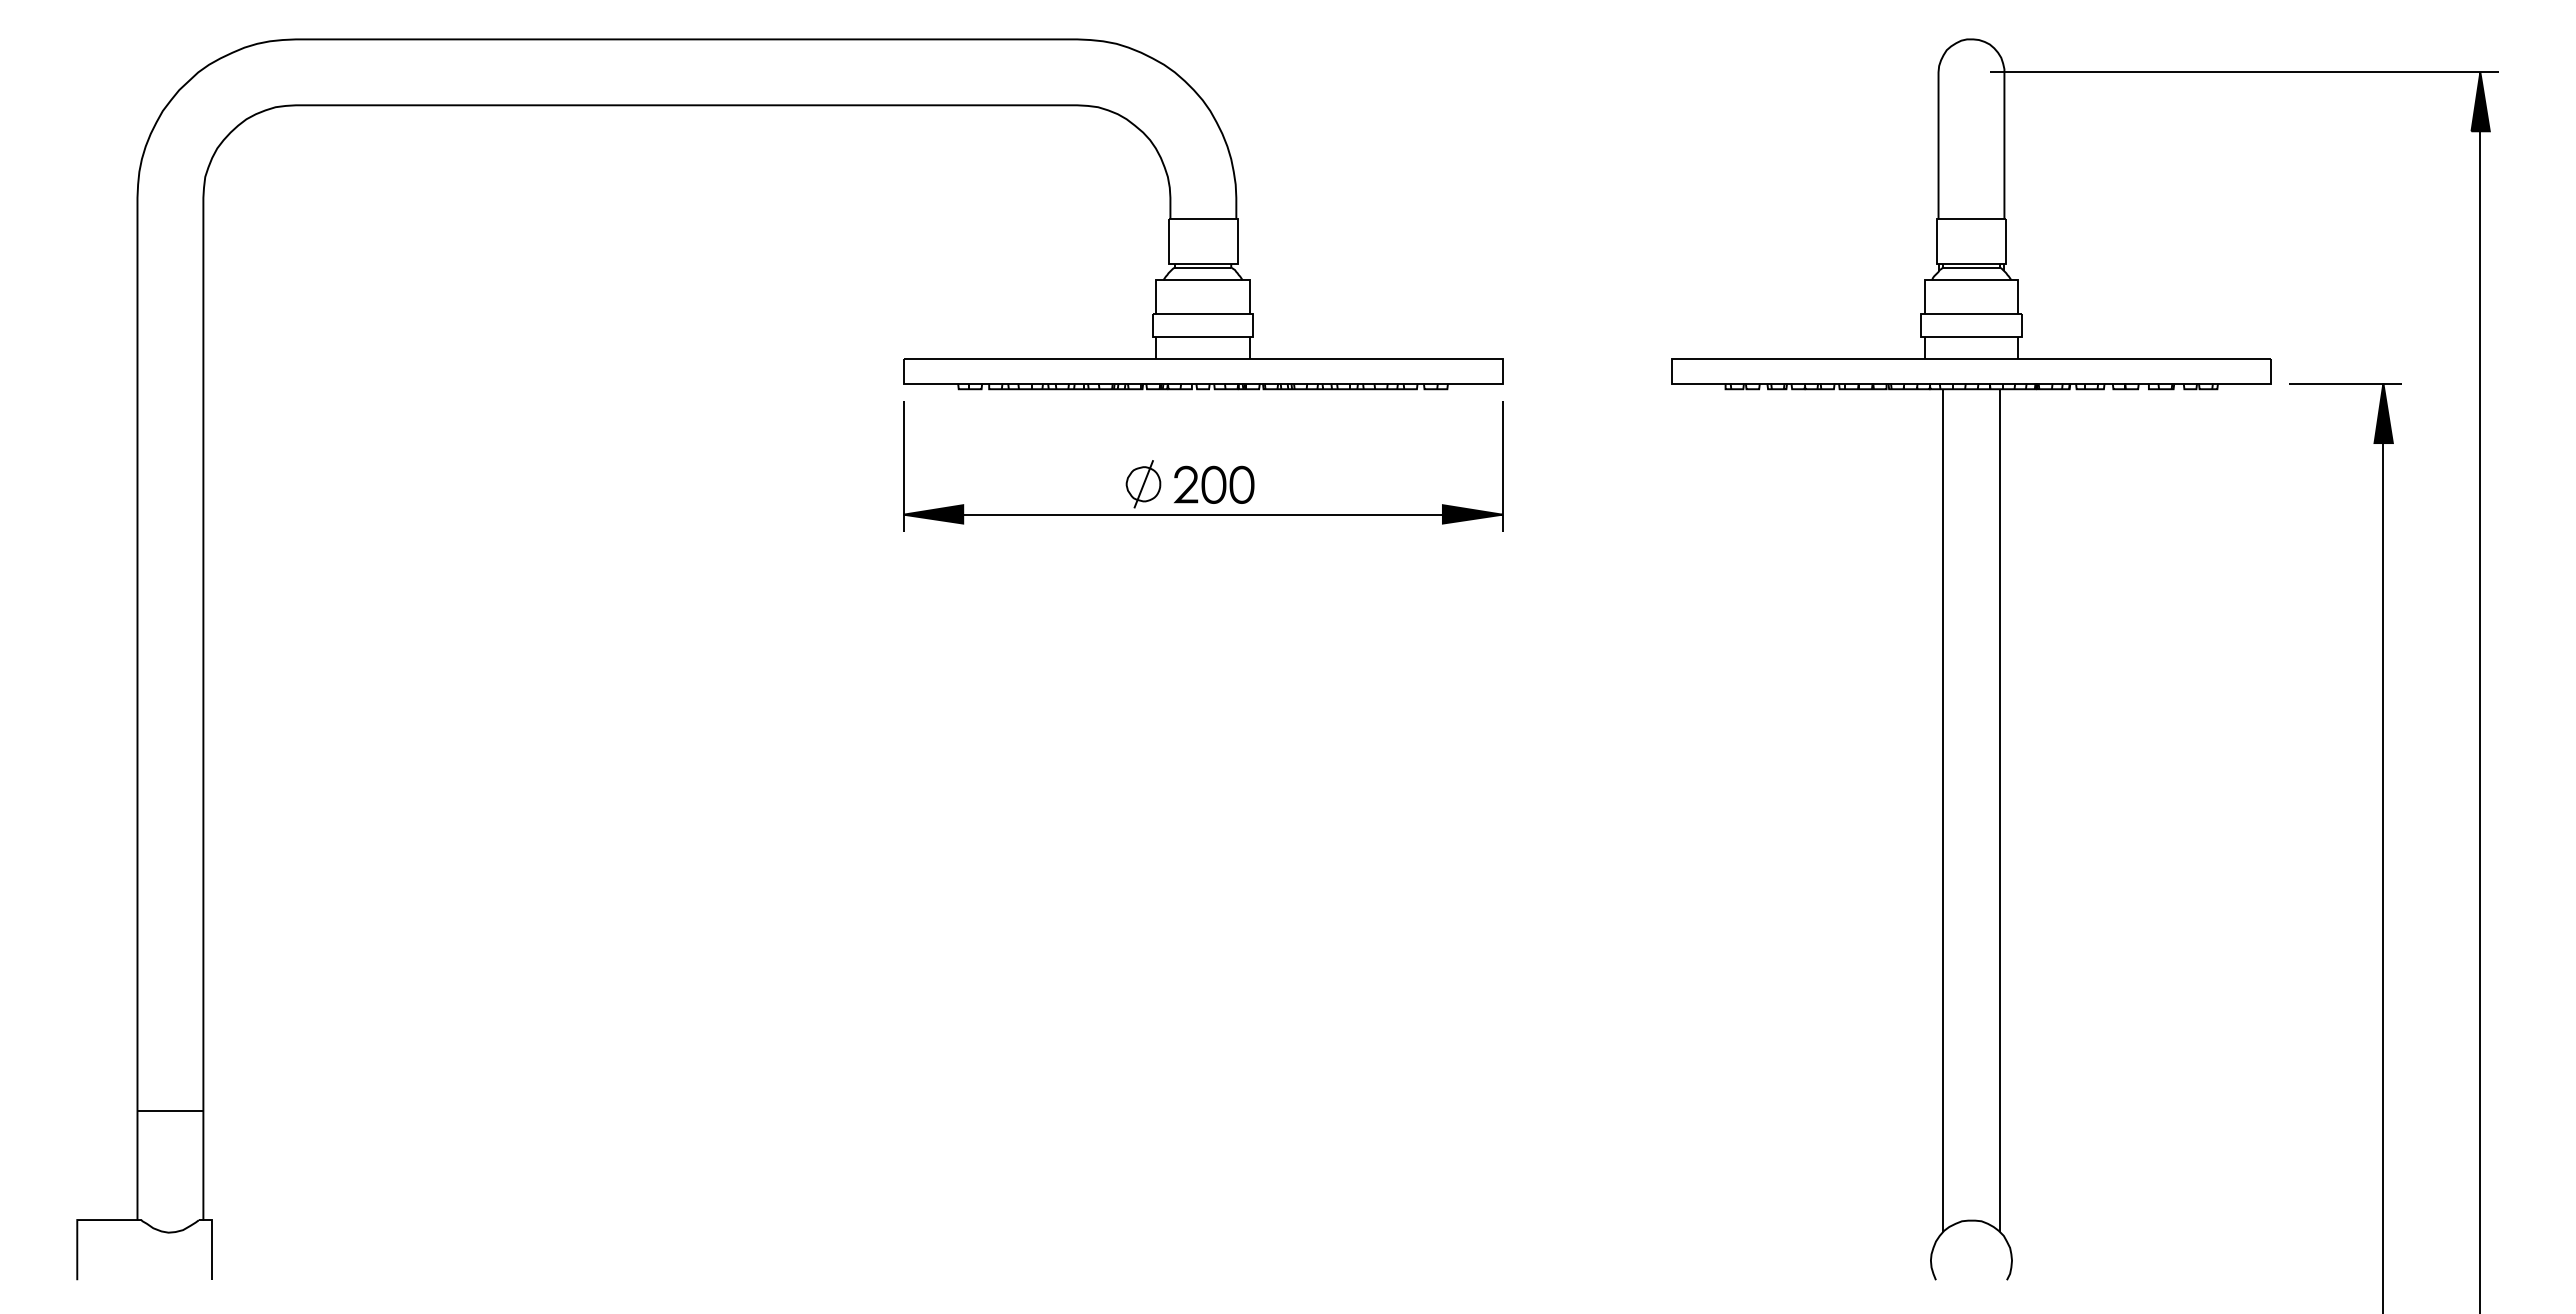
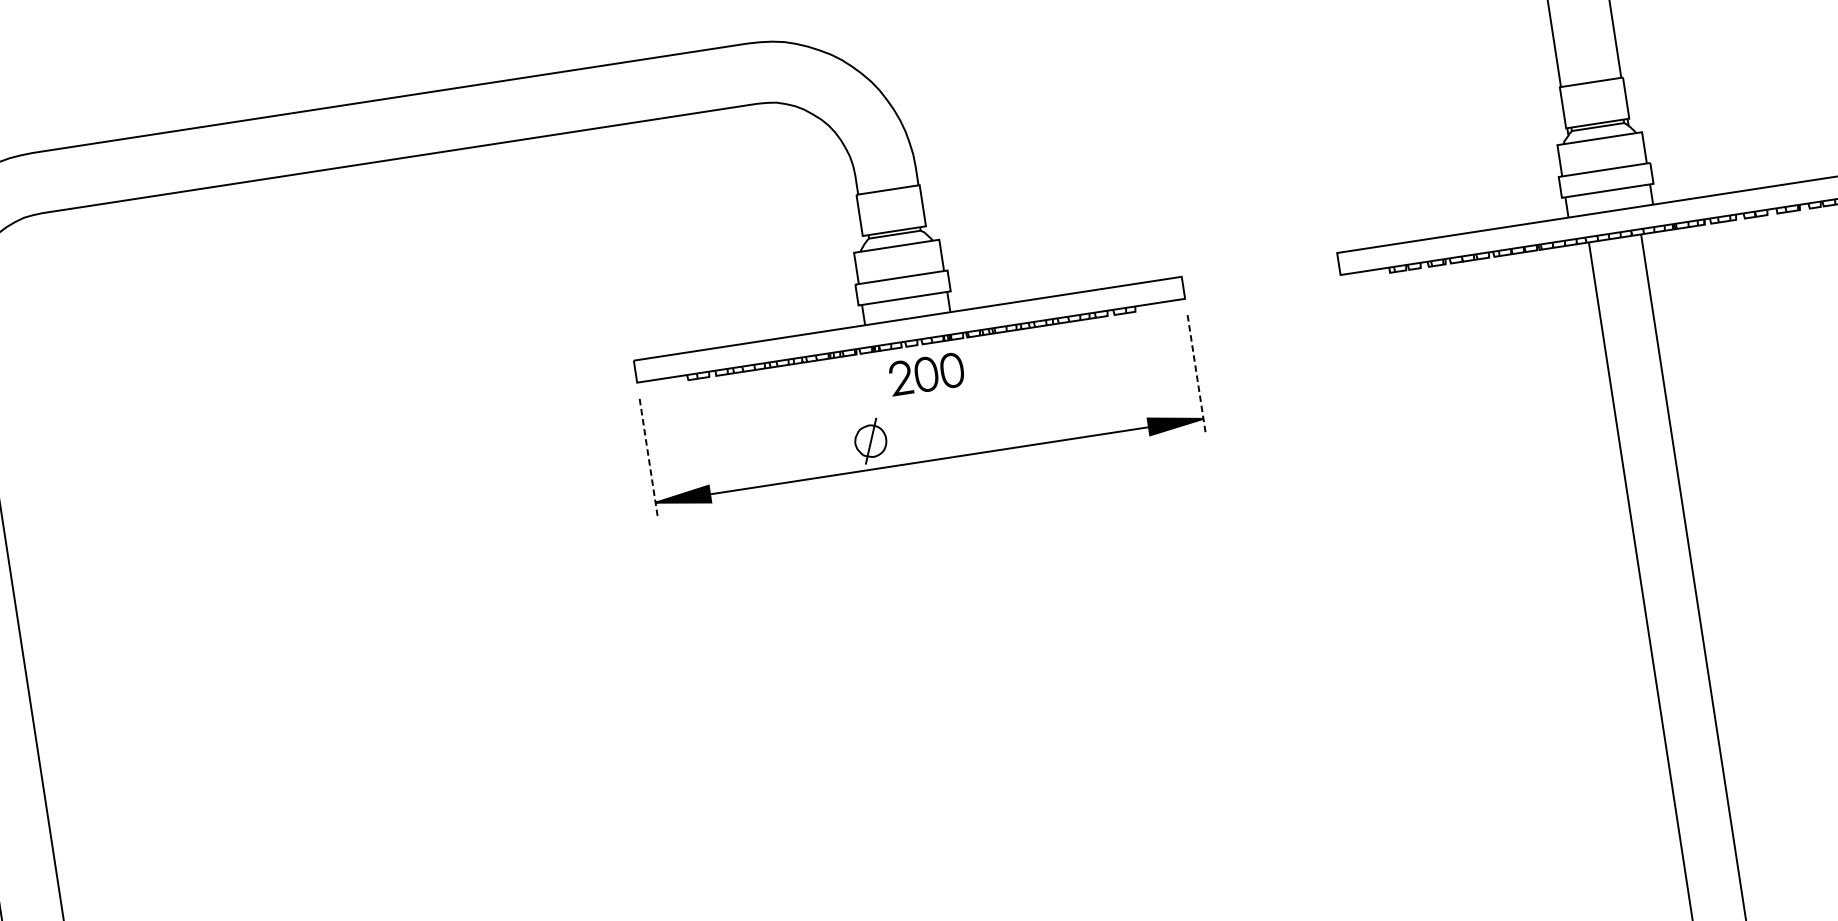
line: (903, 466) -> (648, 458), solid -> dashed
line: (1502, 466) -> (1196, 374), solid -> dashed
part: (1214, 484) -> (926, 373), moved

